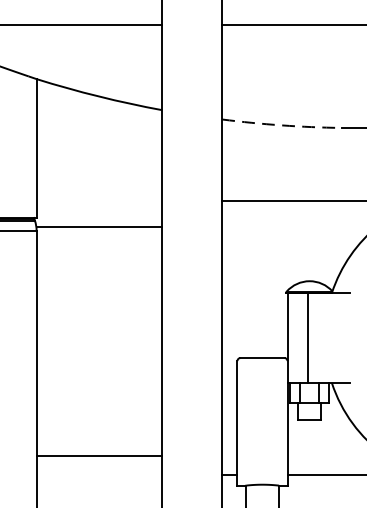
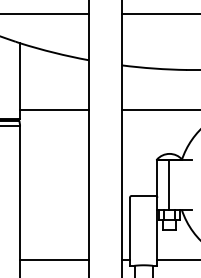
arc: (282, 125) -> (154, 68), dashed -> solid
line: (99, 227) -> (54, 110), moved
line: (99, 455) -> (54, 259), moved

